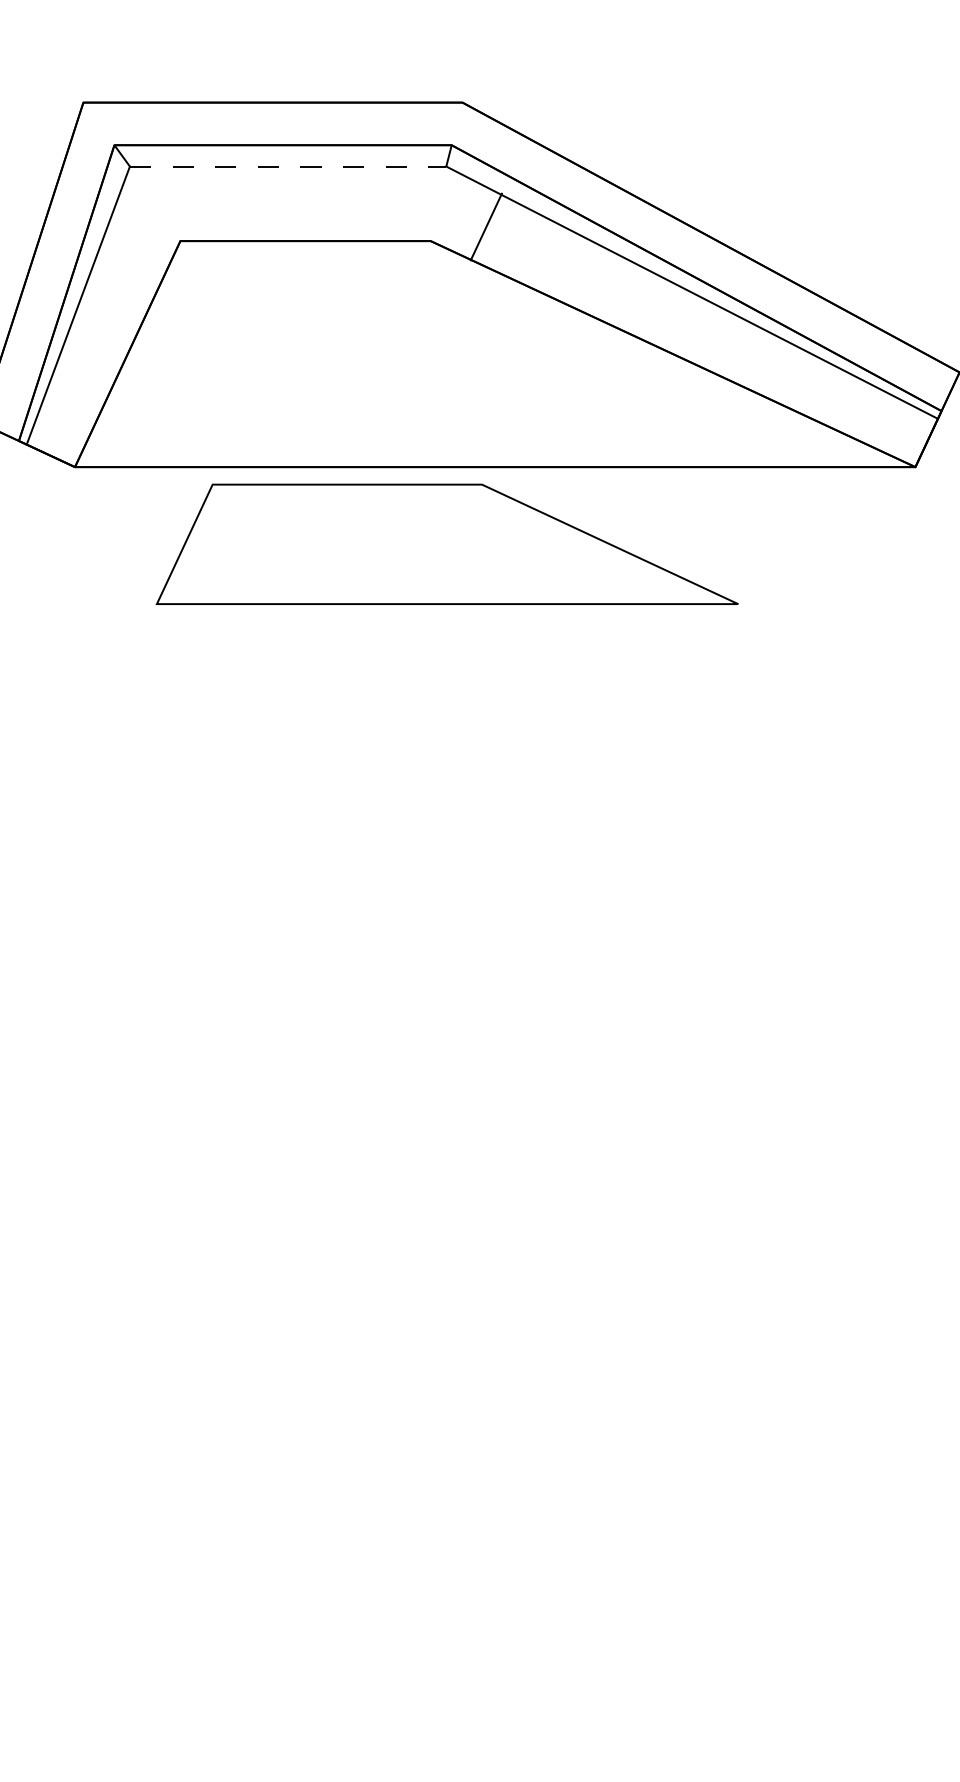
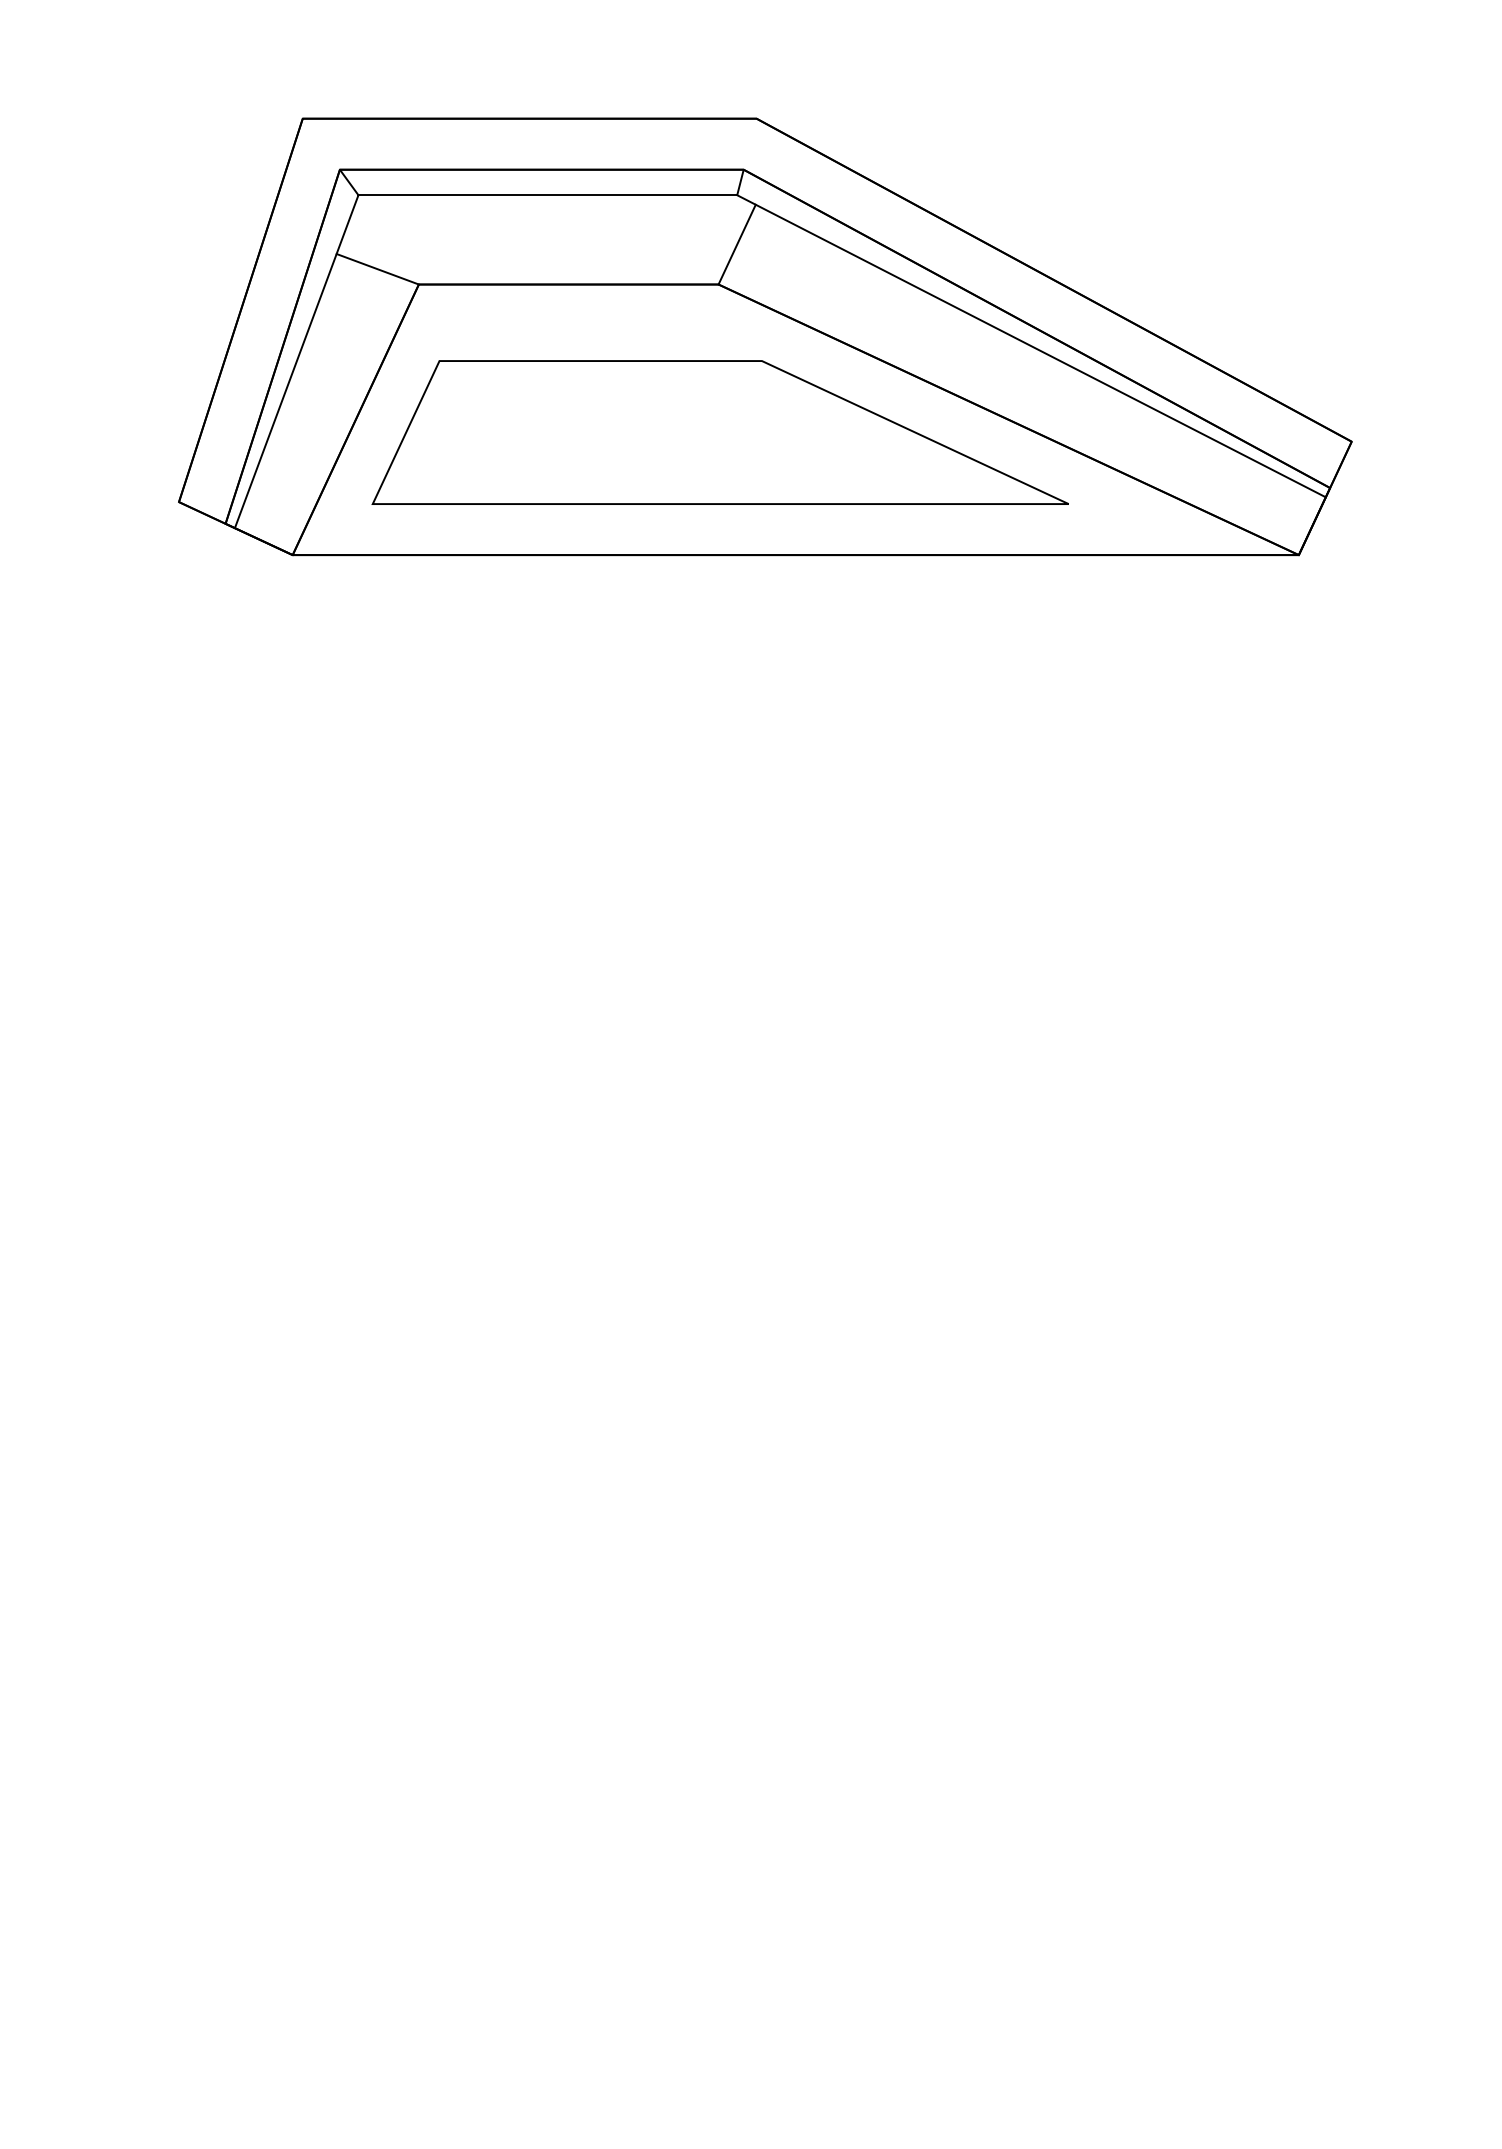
line: (288, 166) -> (548, 195), dashed -> solid
line: (485, 226) -> (736, 244), moved
line: (145, 228) -> (377, 269), added
part: (446, 544) -> (719, 432), moved

